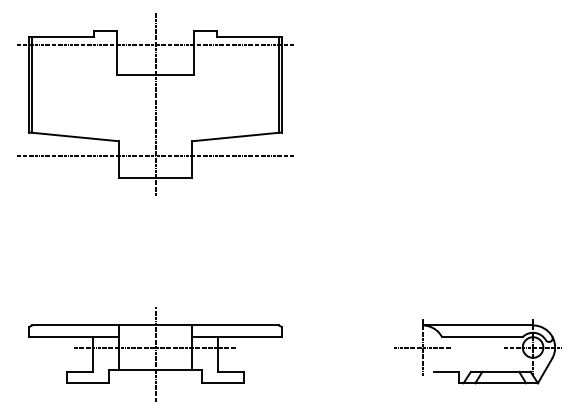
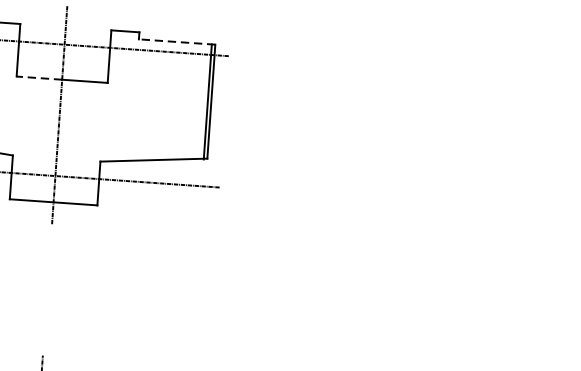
line: (249, 36) -> (177, 41), solid -> dashed
line: (135, 74) -> (38, 77), solid -> dashed

